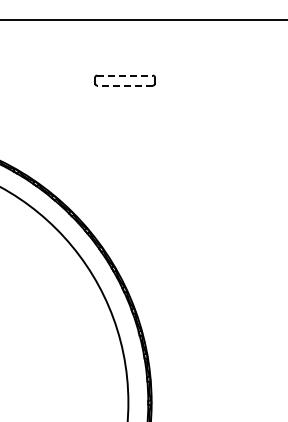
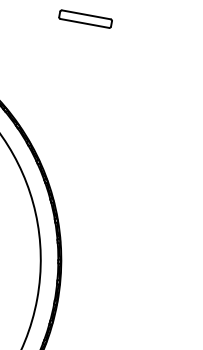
line: (125, 75) -> (86, 14), dashed -> solid
line: (125, 85) -> (85, 23), dashed -> solid

